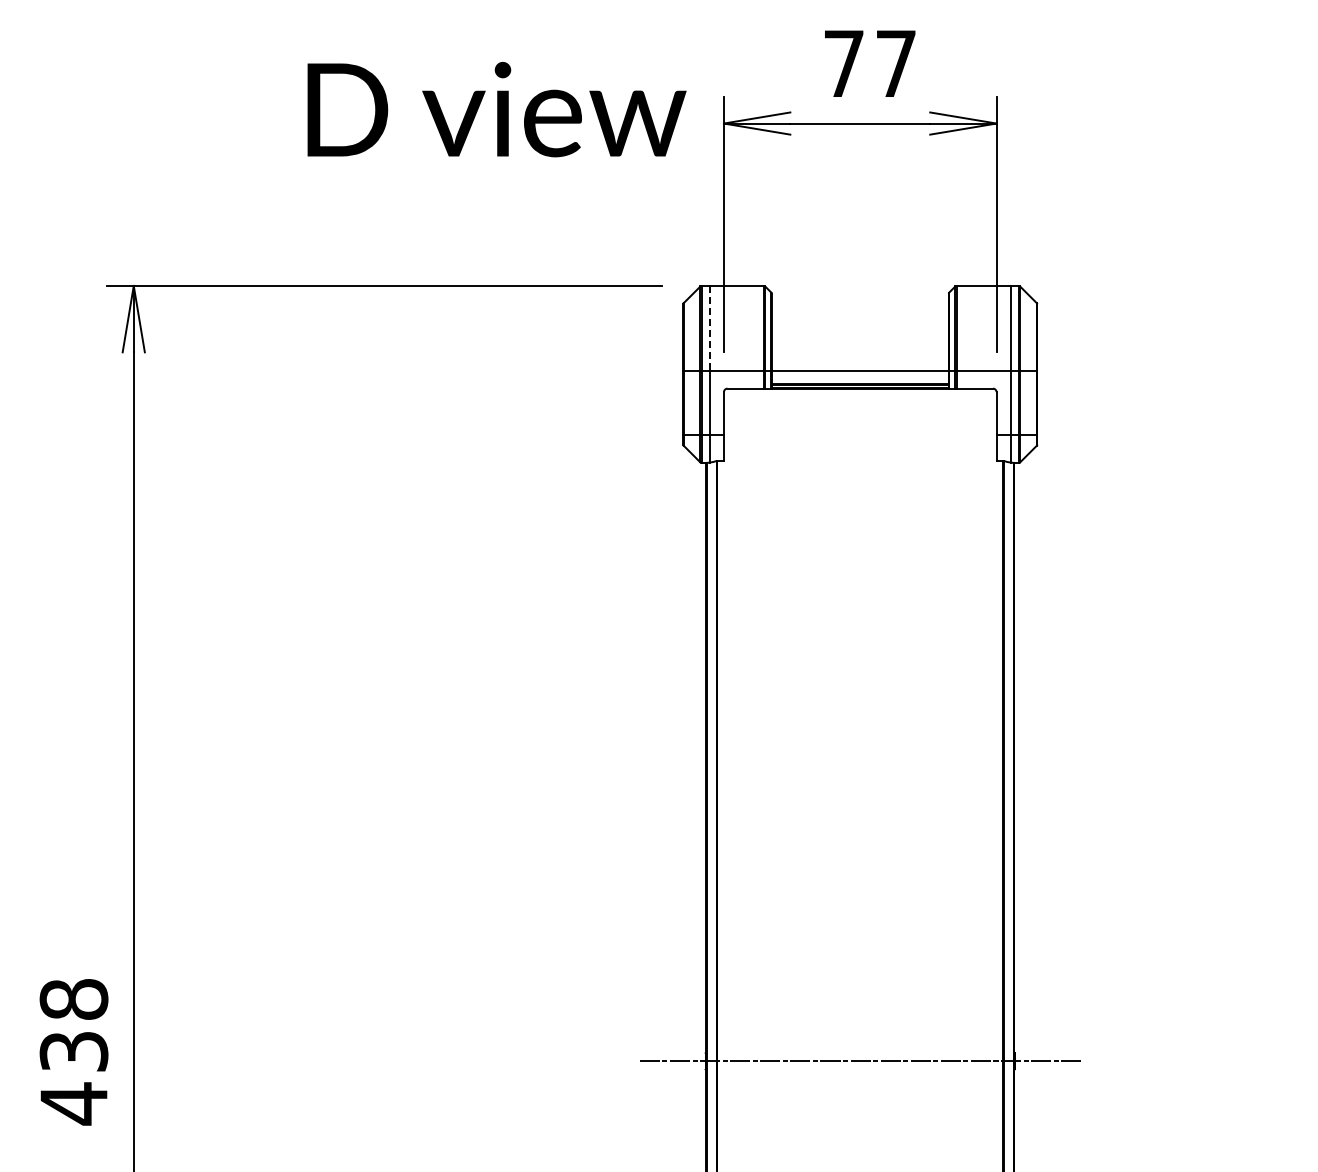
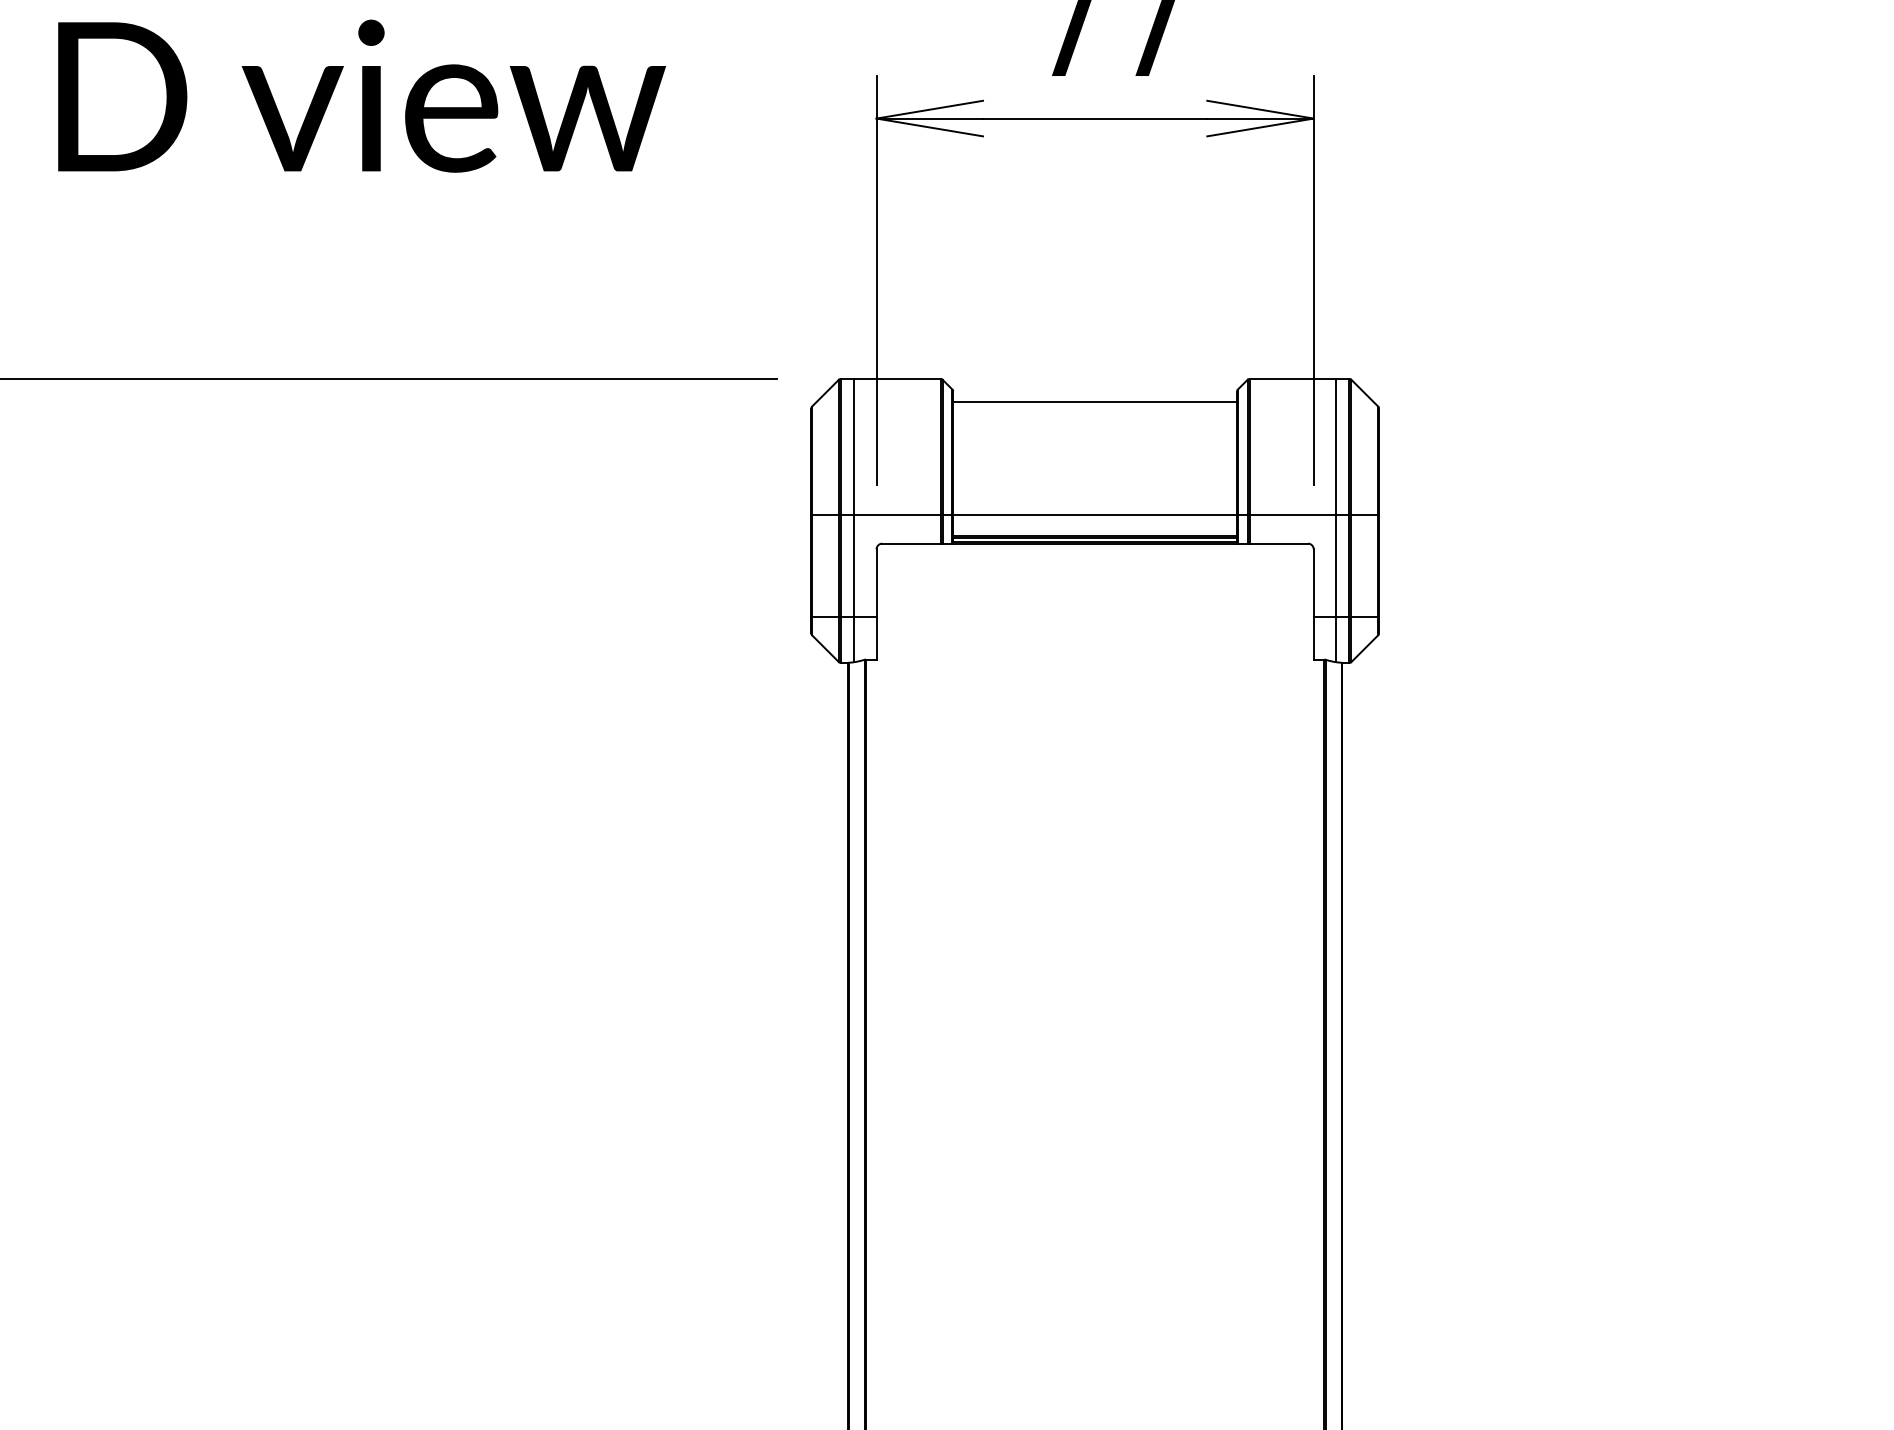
text: (496, 109) -> (361, 96), moved
line: (859, 300) -> (1093, 402), added
line: (709, 328) -> (853, 447), dashed -> solid

